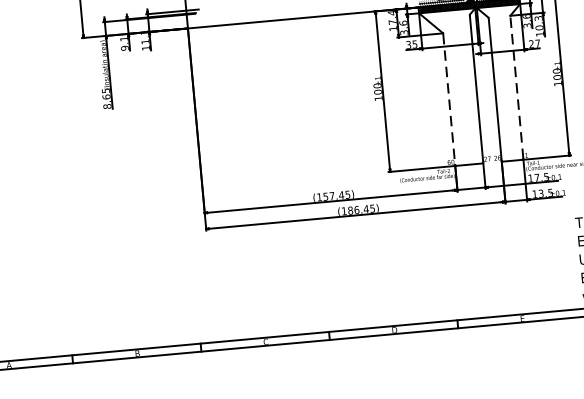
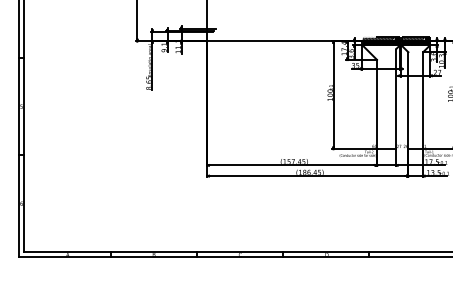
line: (517, 87) -> (423, 100), dashed -> solid
line: (449, 101) -> (377, 105), dashed -> solid

